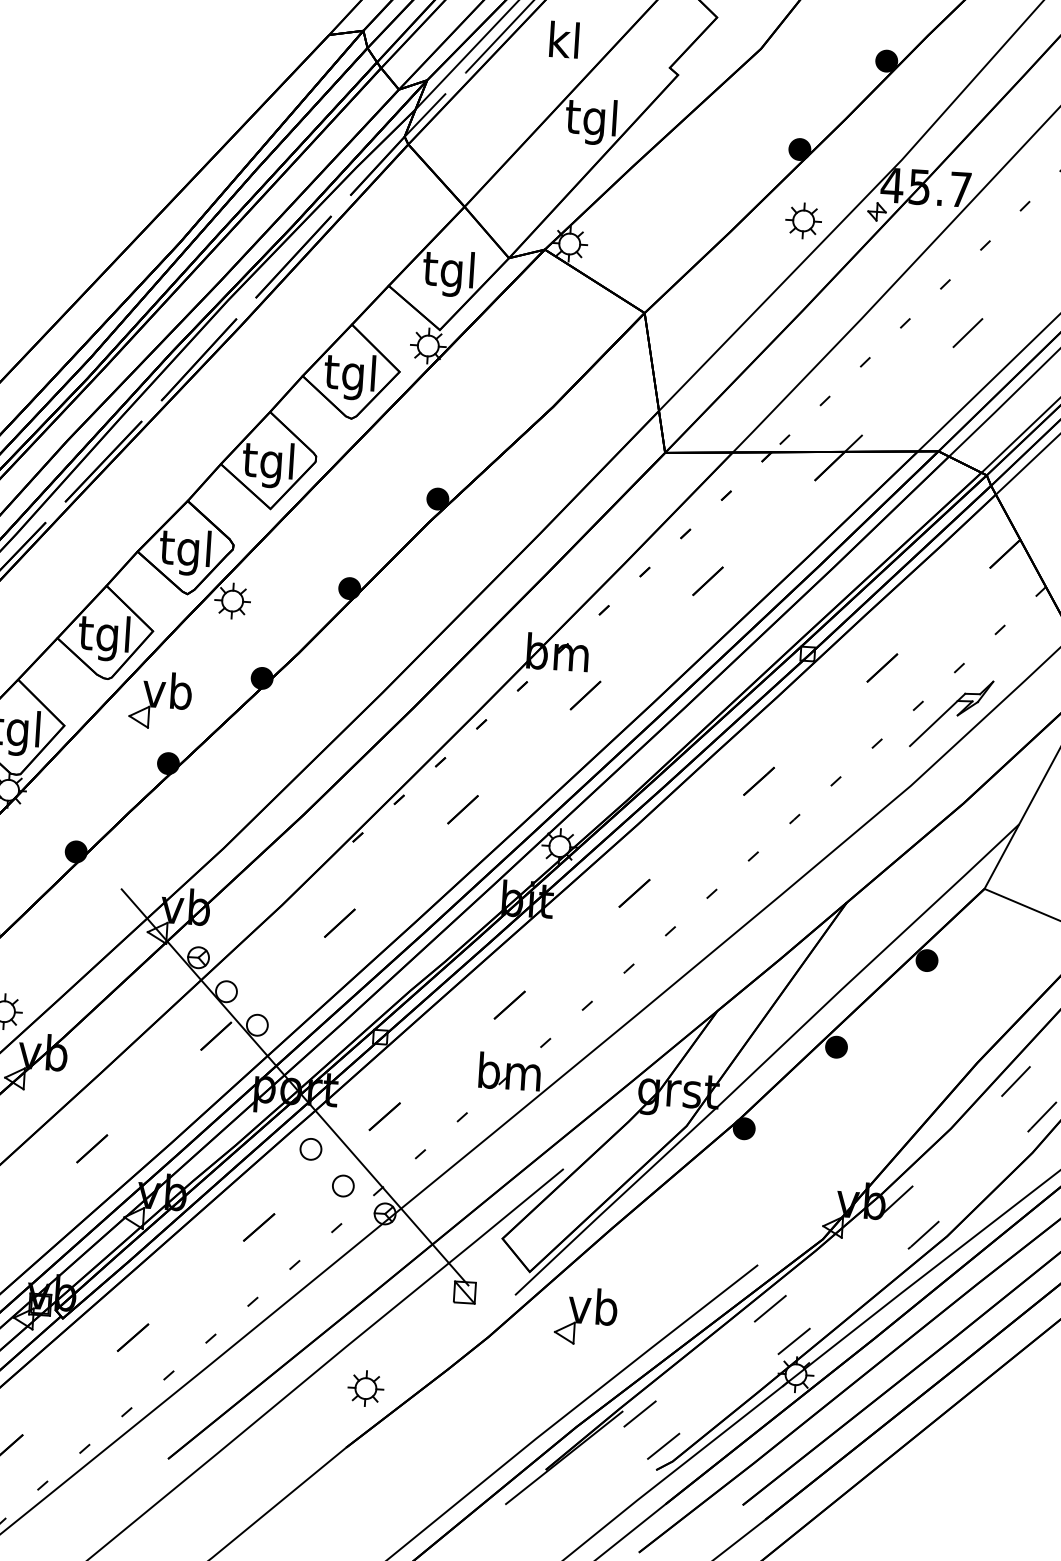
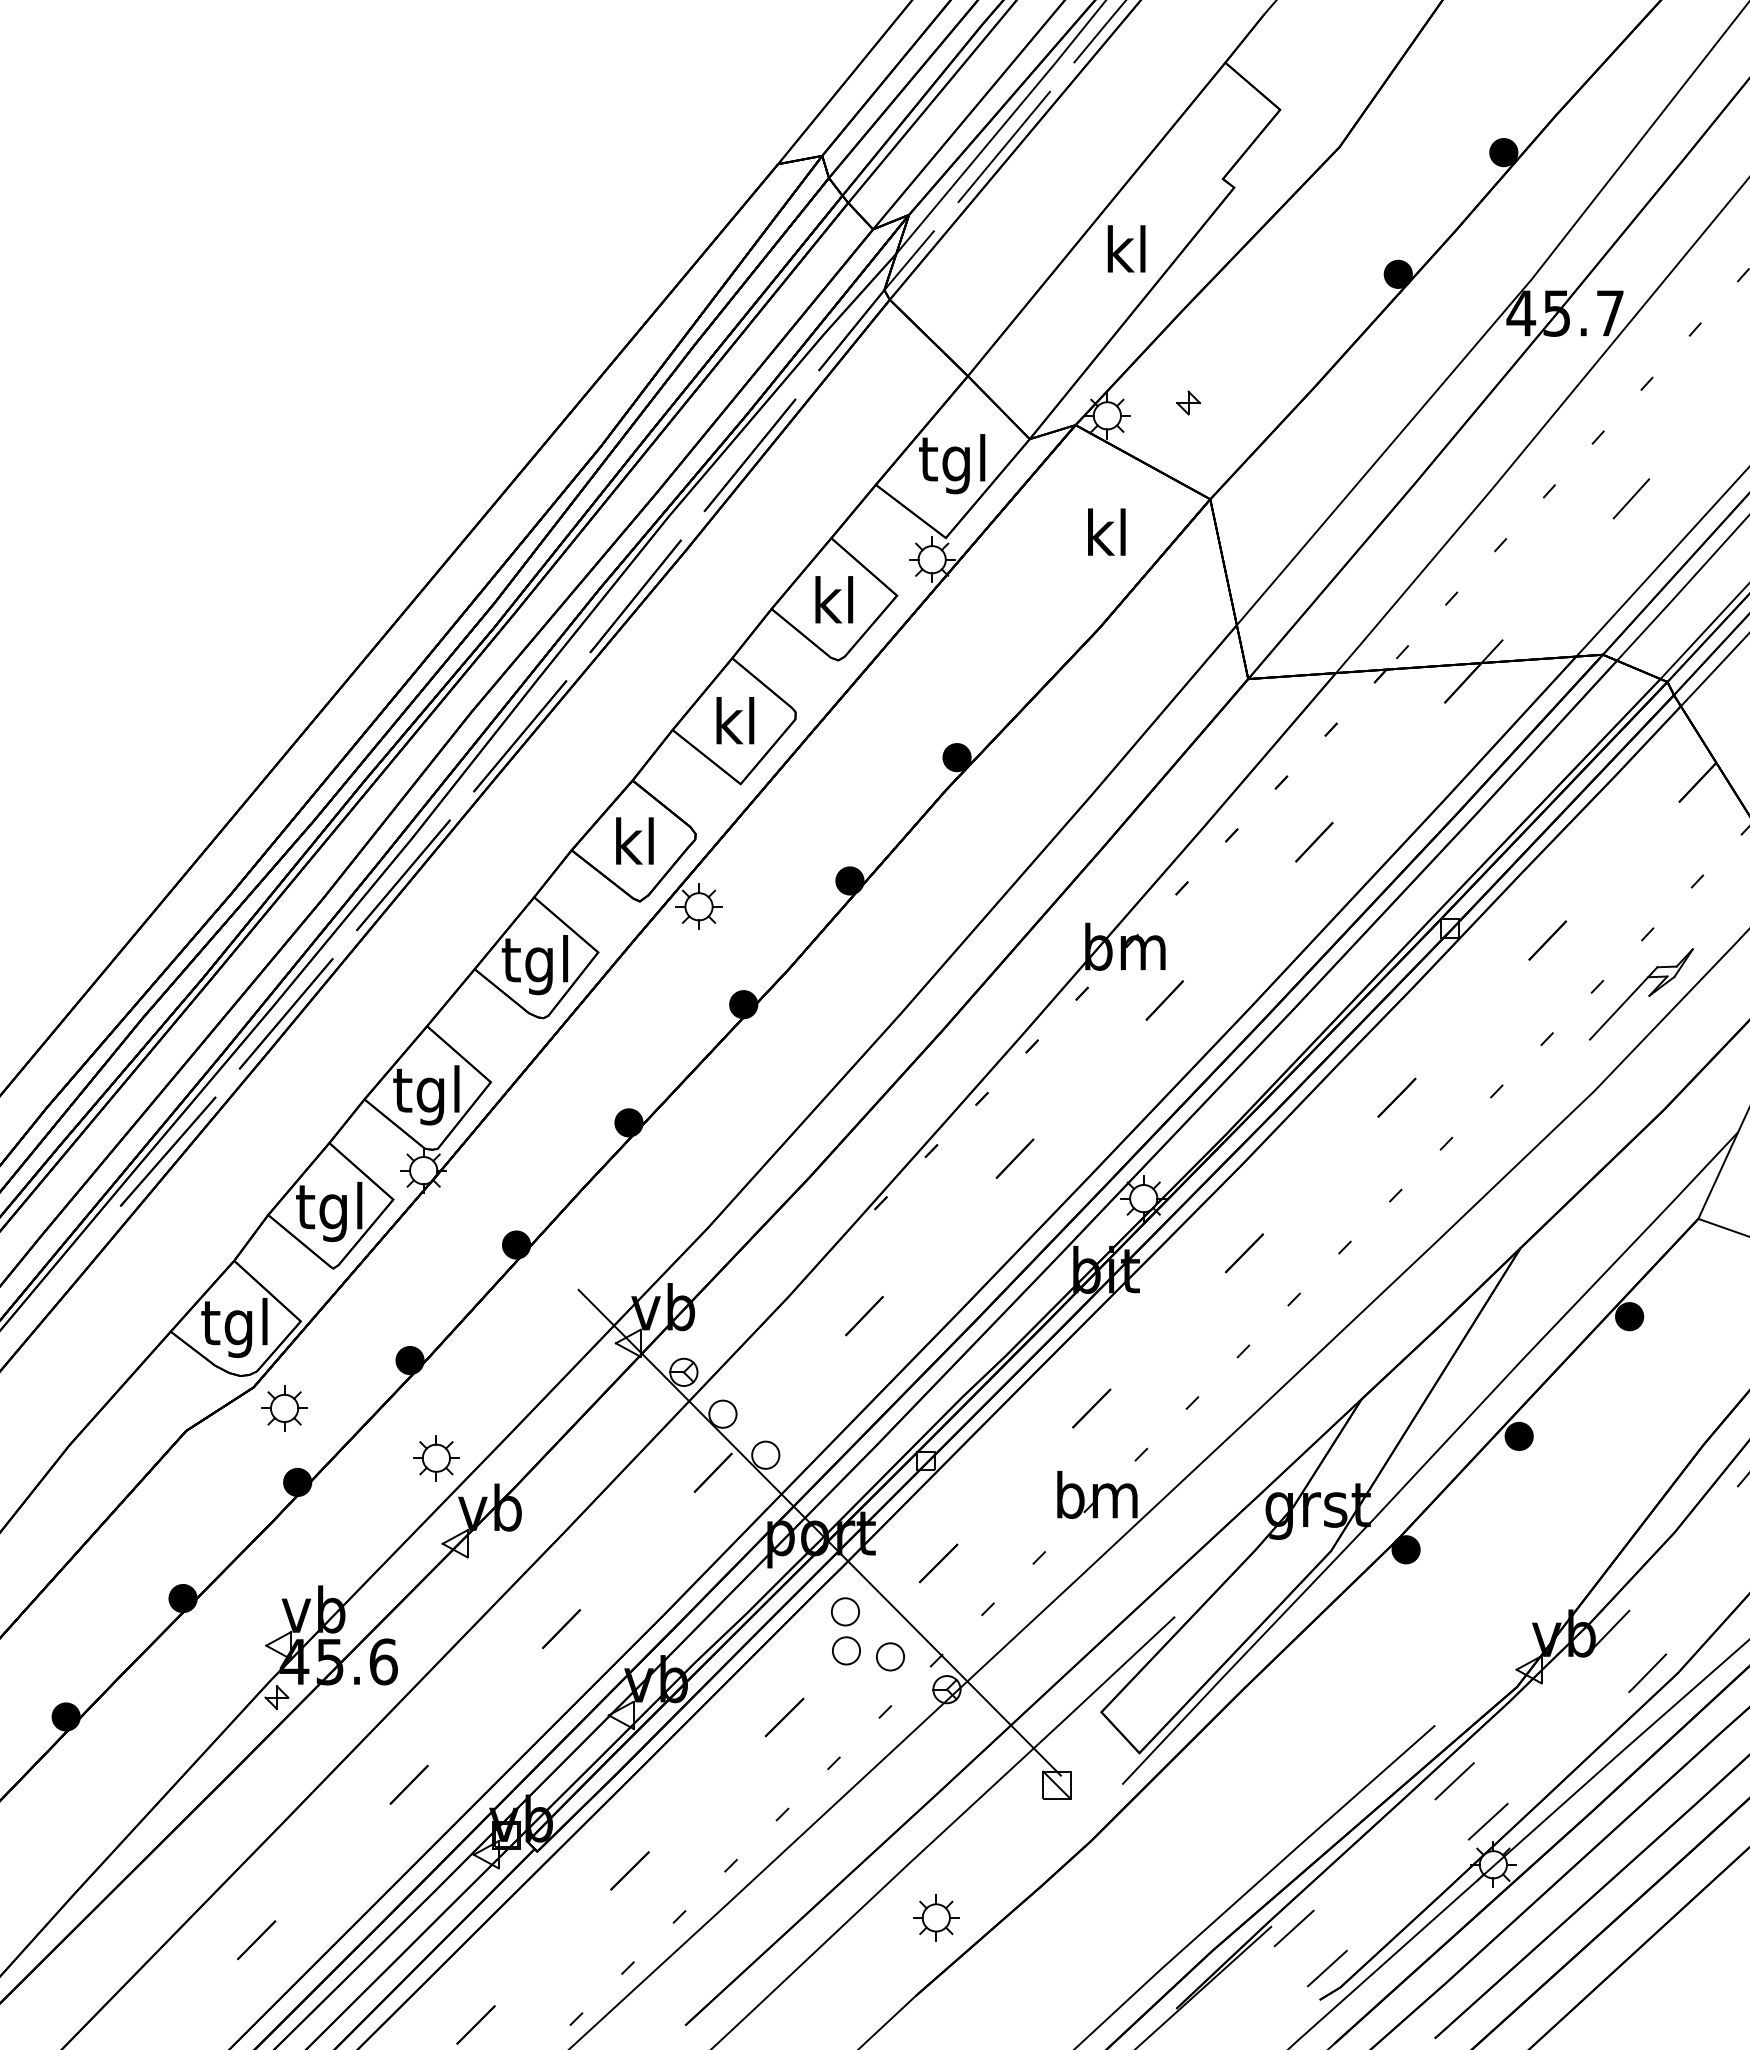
text: (564, 39) -> (1106, 531), moved
text: (590, 121) -> (1124, 255), tgl -> kl
part: (877, 211) -> (1188, 402), moved
part: (803, 220) -> (1408, 366), removed
text: (349, 377) -> (832, 606), tgl -> kl
text: (267, 465) -> (733, 727), tgl -> kl
text: (185, 552) -> (633, 847), tgl -> kl
part: (160, 700) -> (613, 1041), removed
part: (309, 1179) -> (846, 1650), added
part: (586, 1315) -> (1216, 1805), removed

